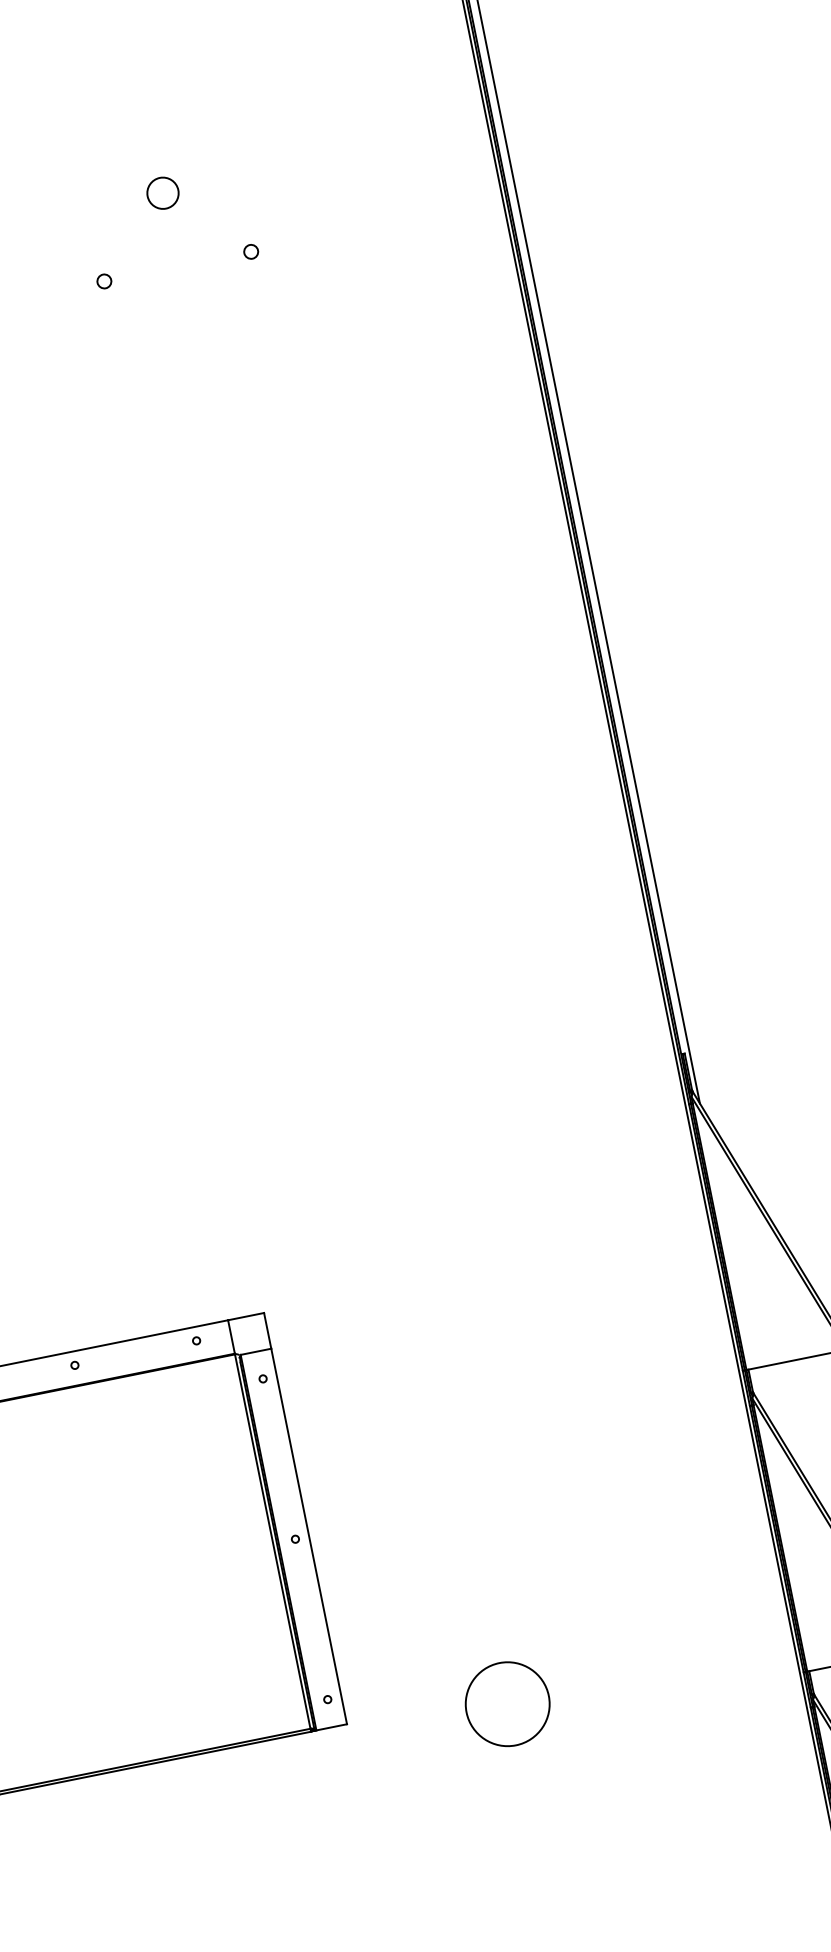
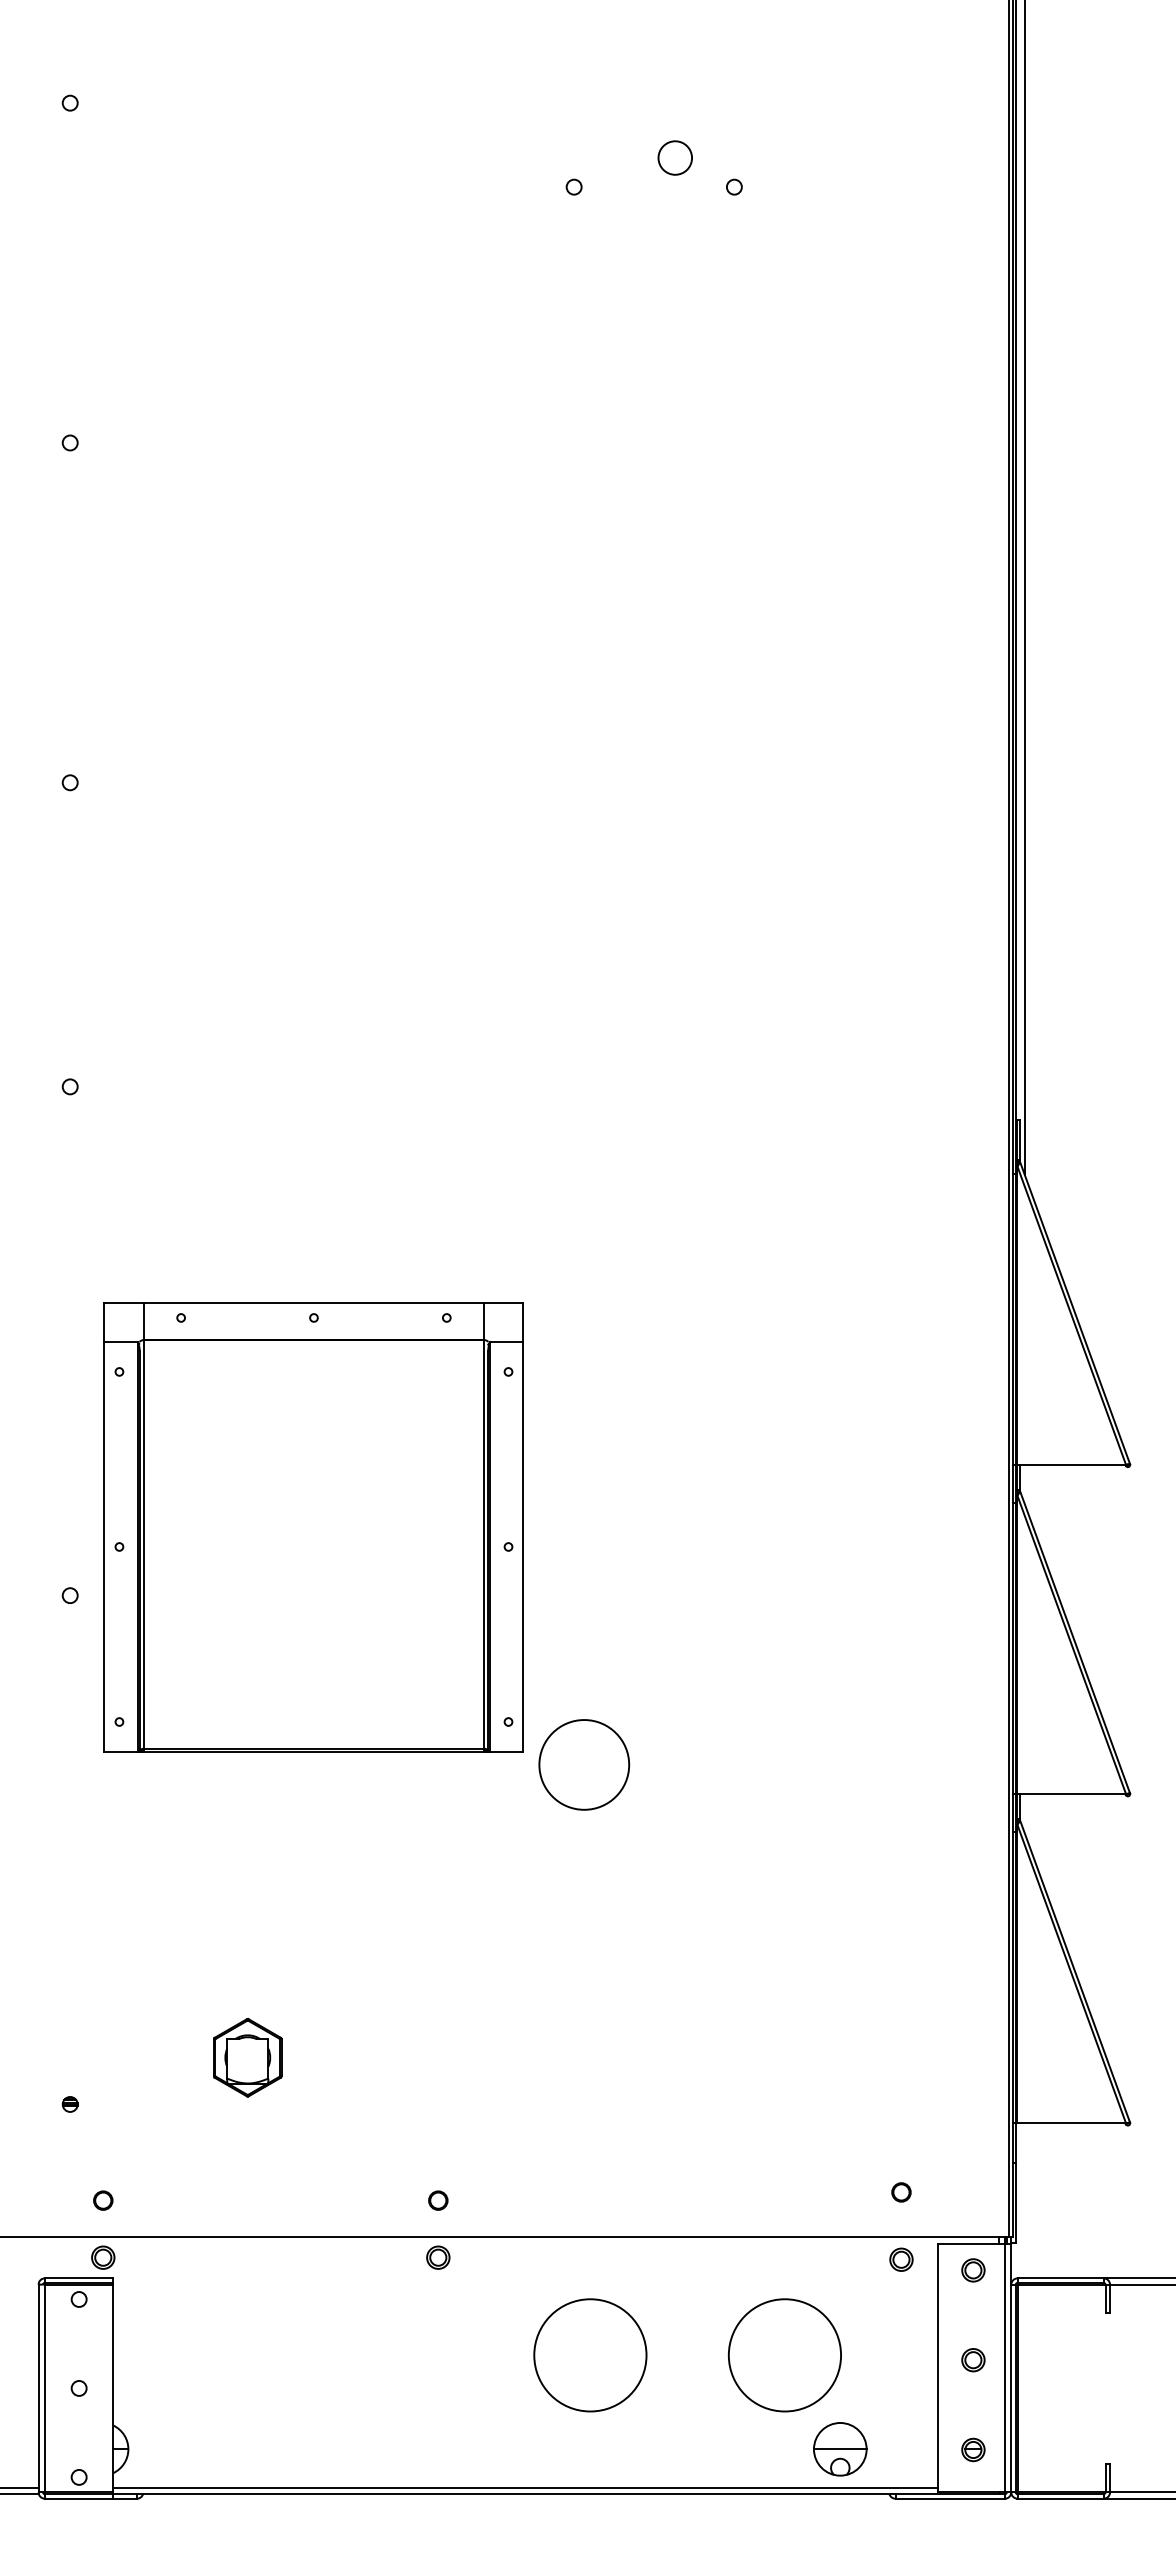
circle: (162, 192) -> (674, 157), moved
circle: (507, 1703) -> (584, 1764), moved

